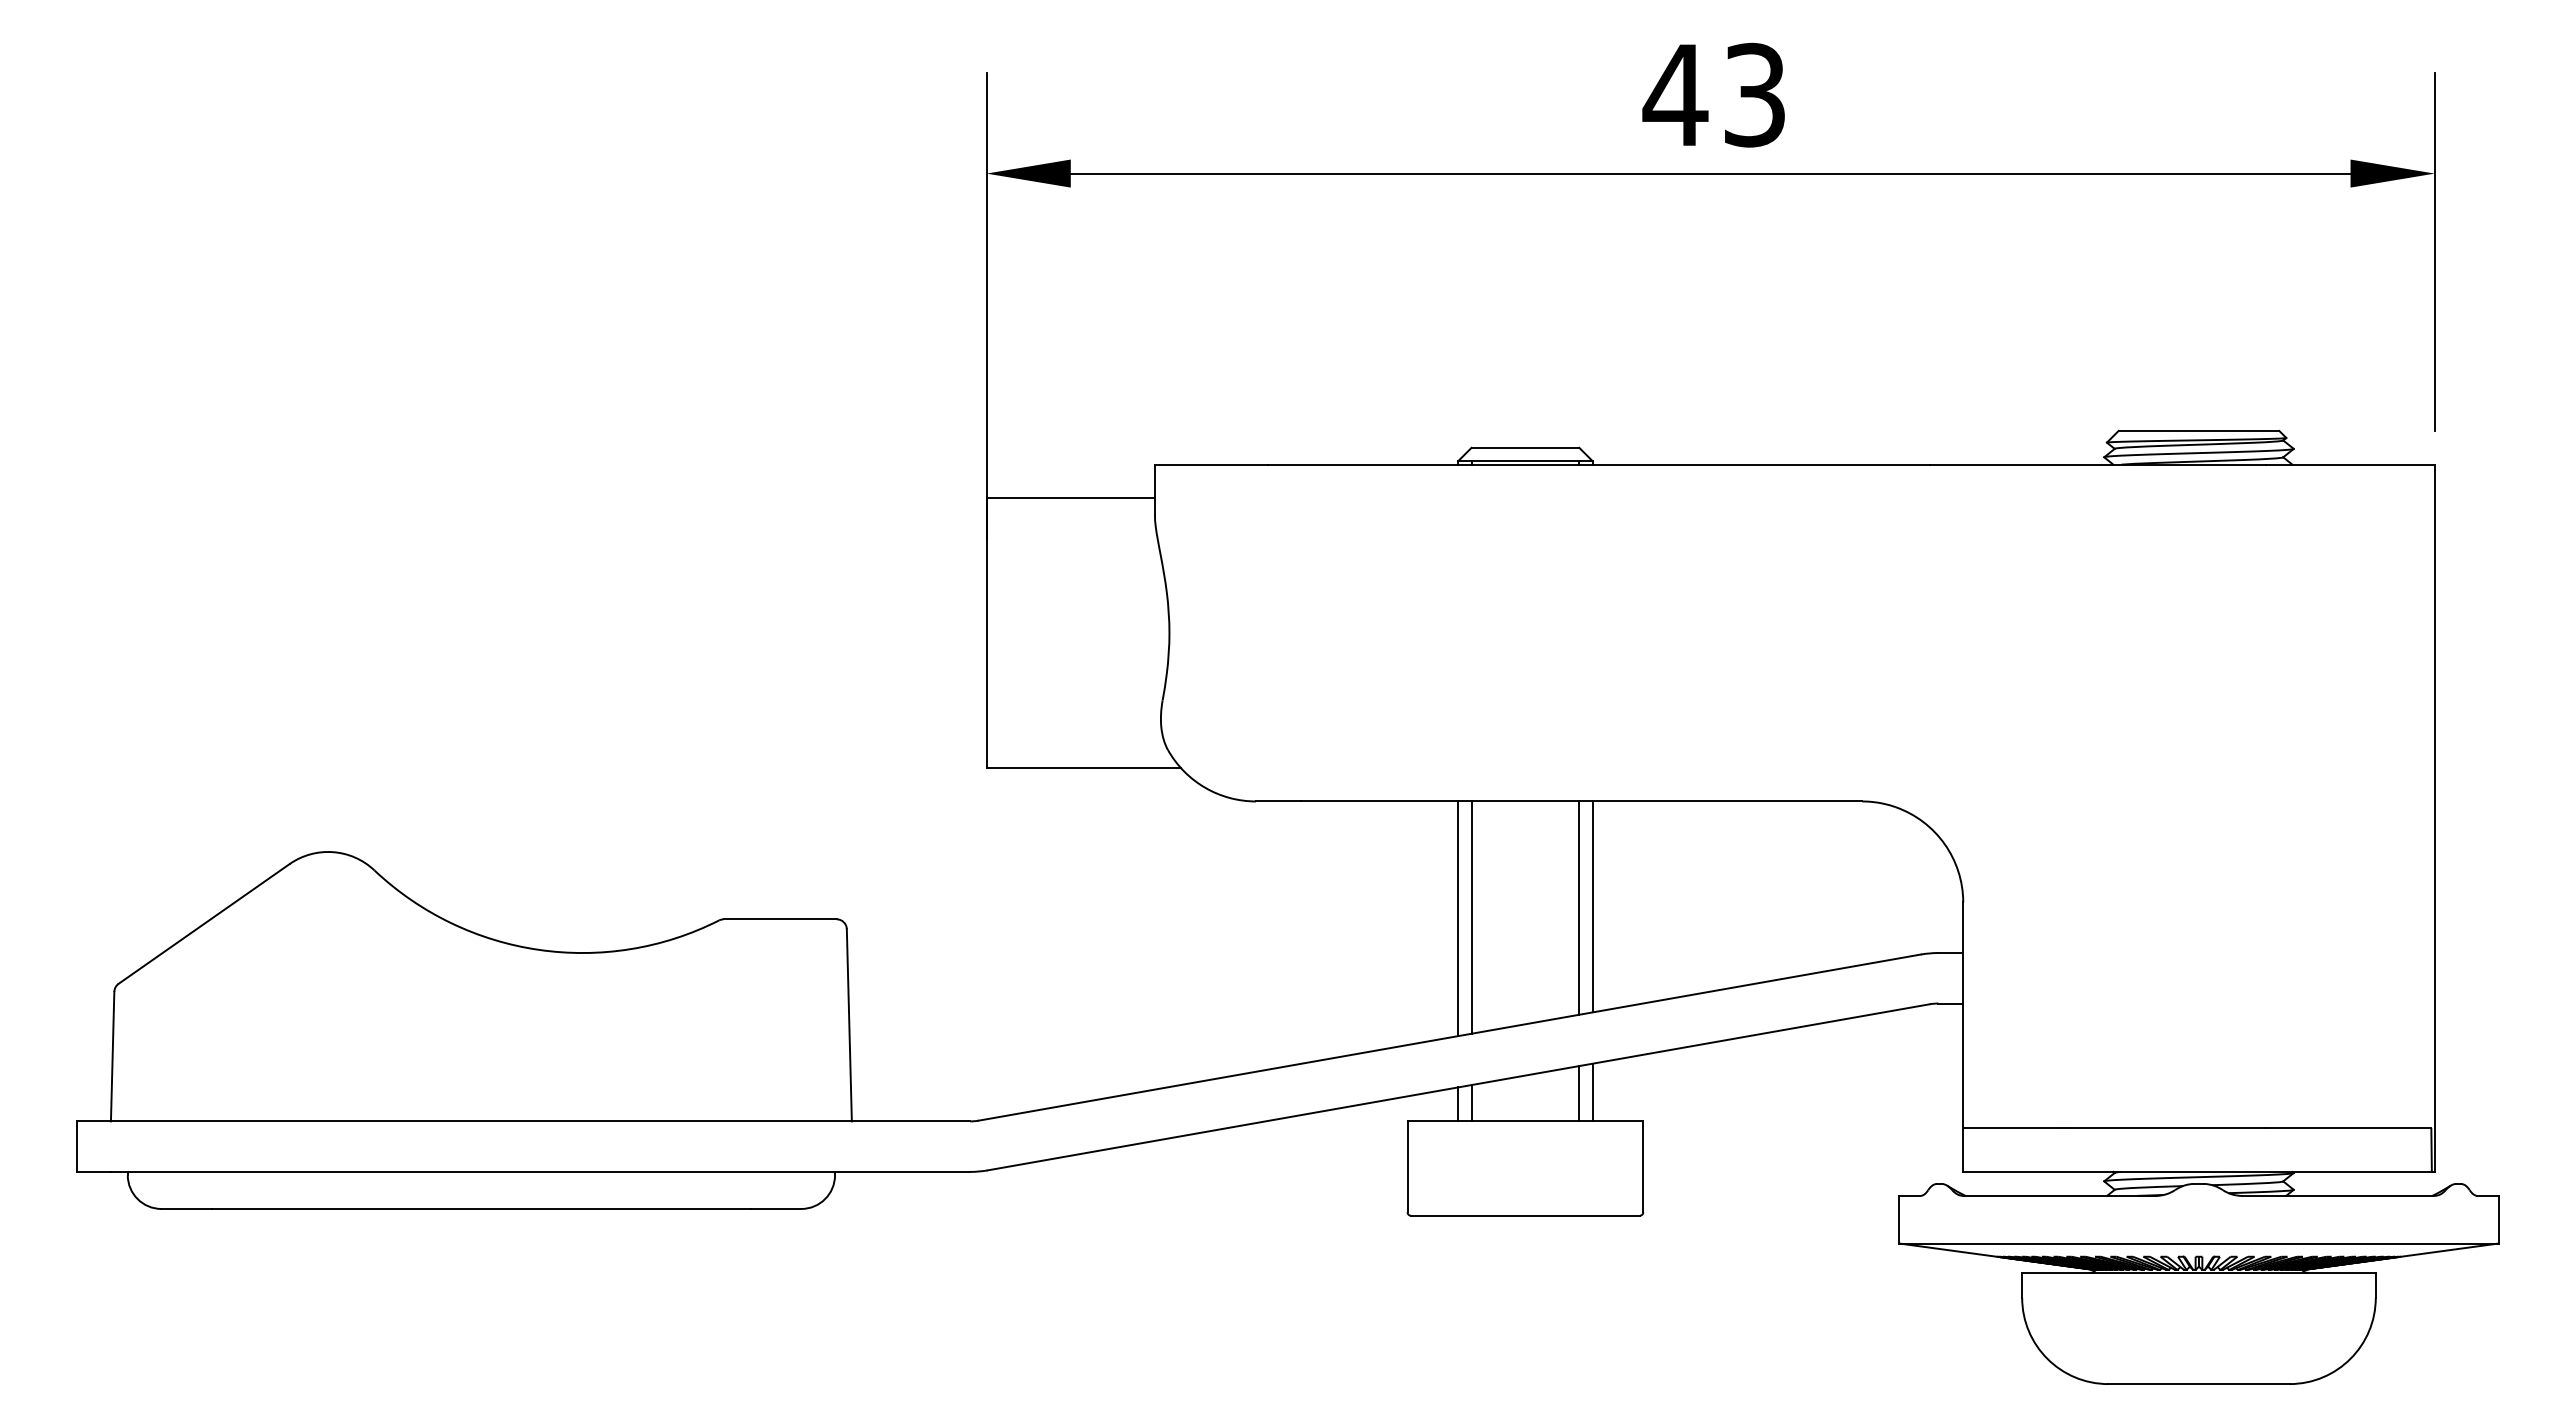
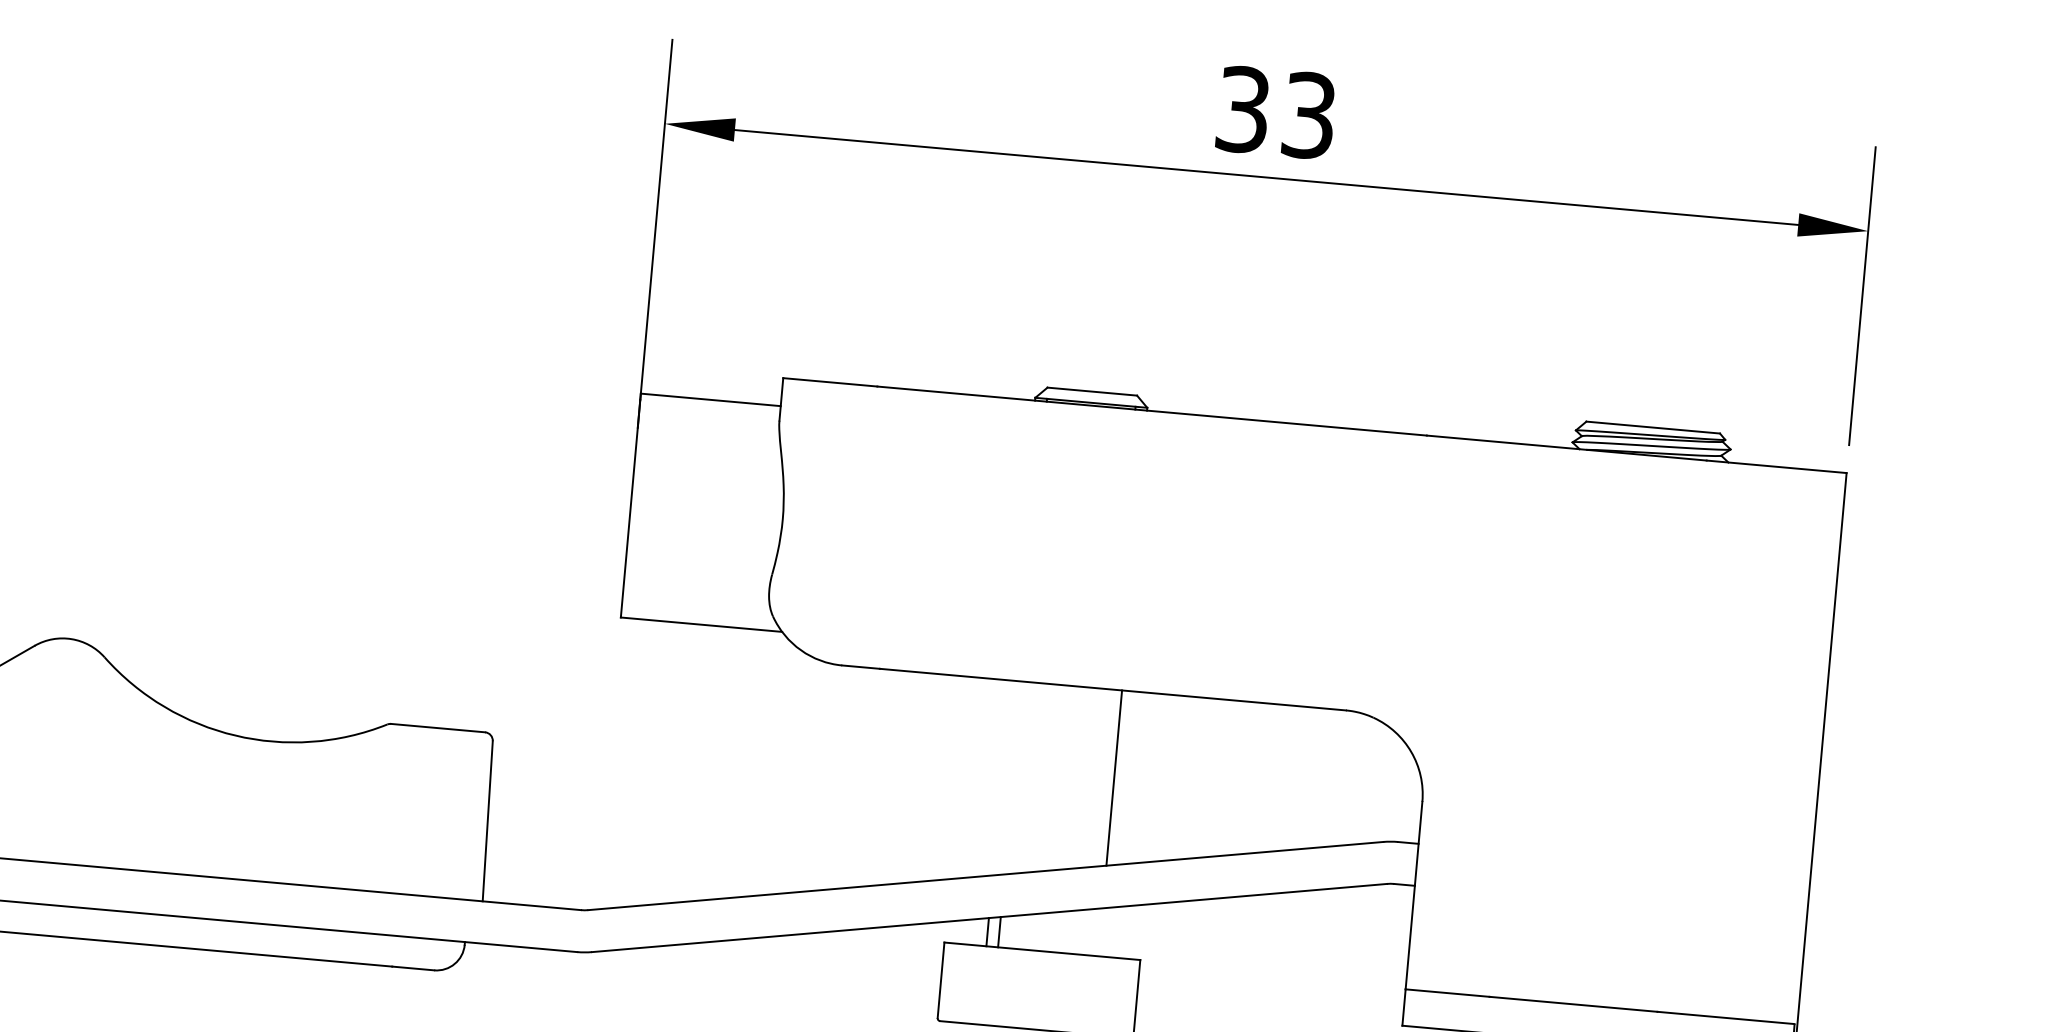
text: (1675, 94) -> (1243, 109), 43 -> 33
line: (1578, 907) -> (1102, 777), removed
line: (1472, 917) -> (1013, 777), removed
line: (1458, 918) -> (1001, 777), removed
line: (1592, 1092) -> (1100, 932), removed
line: (1578, 1093) -> (1088, 932), removed

